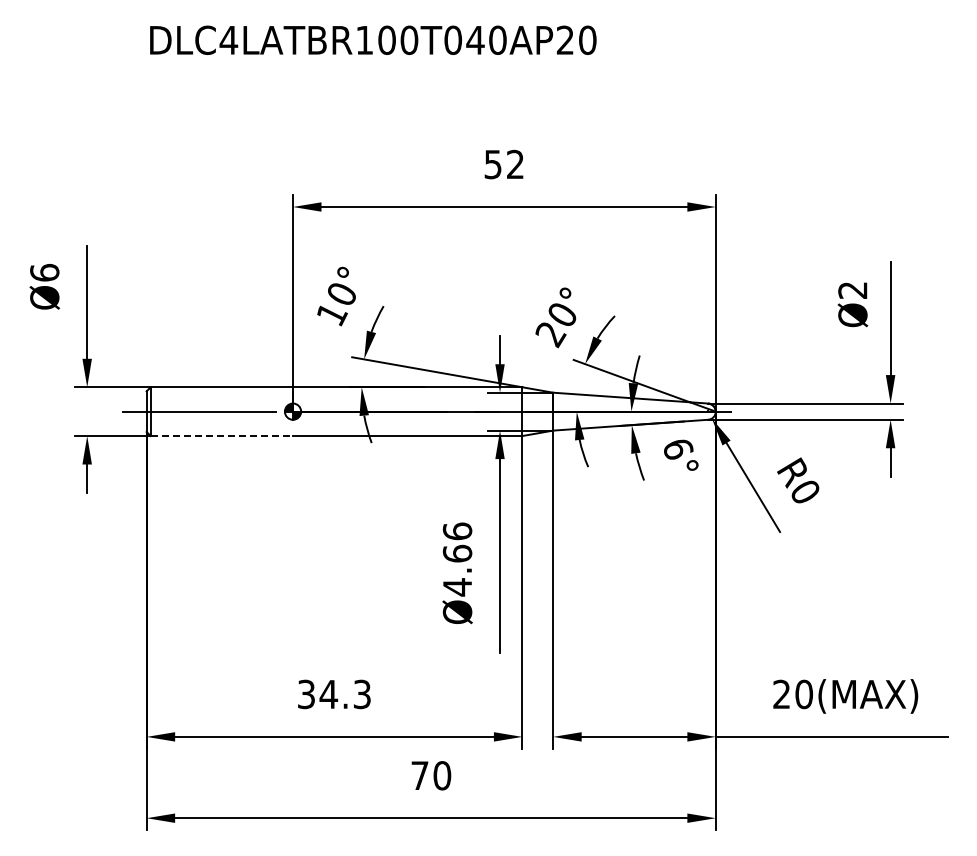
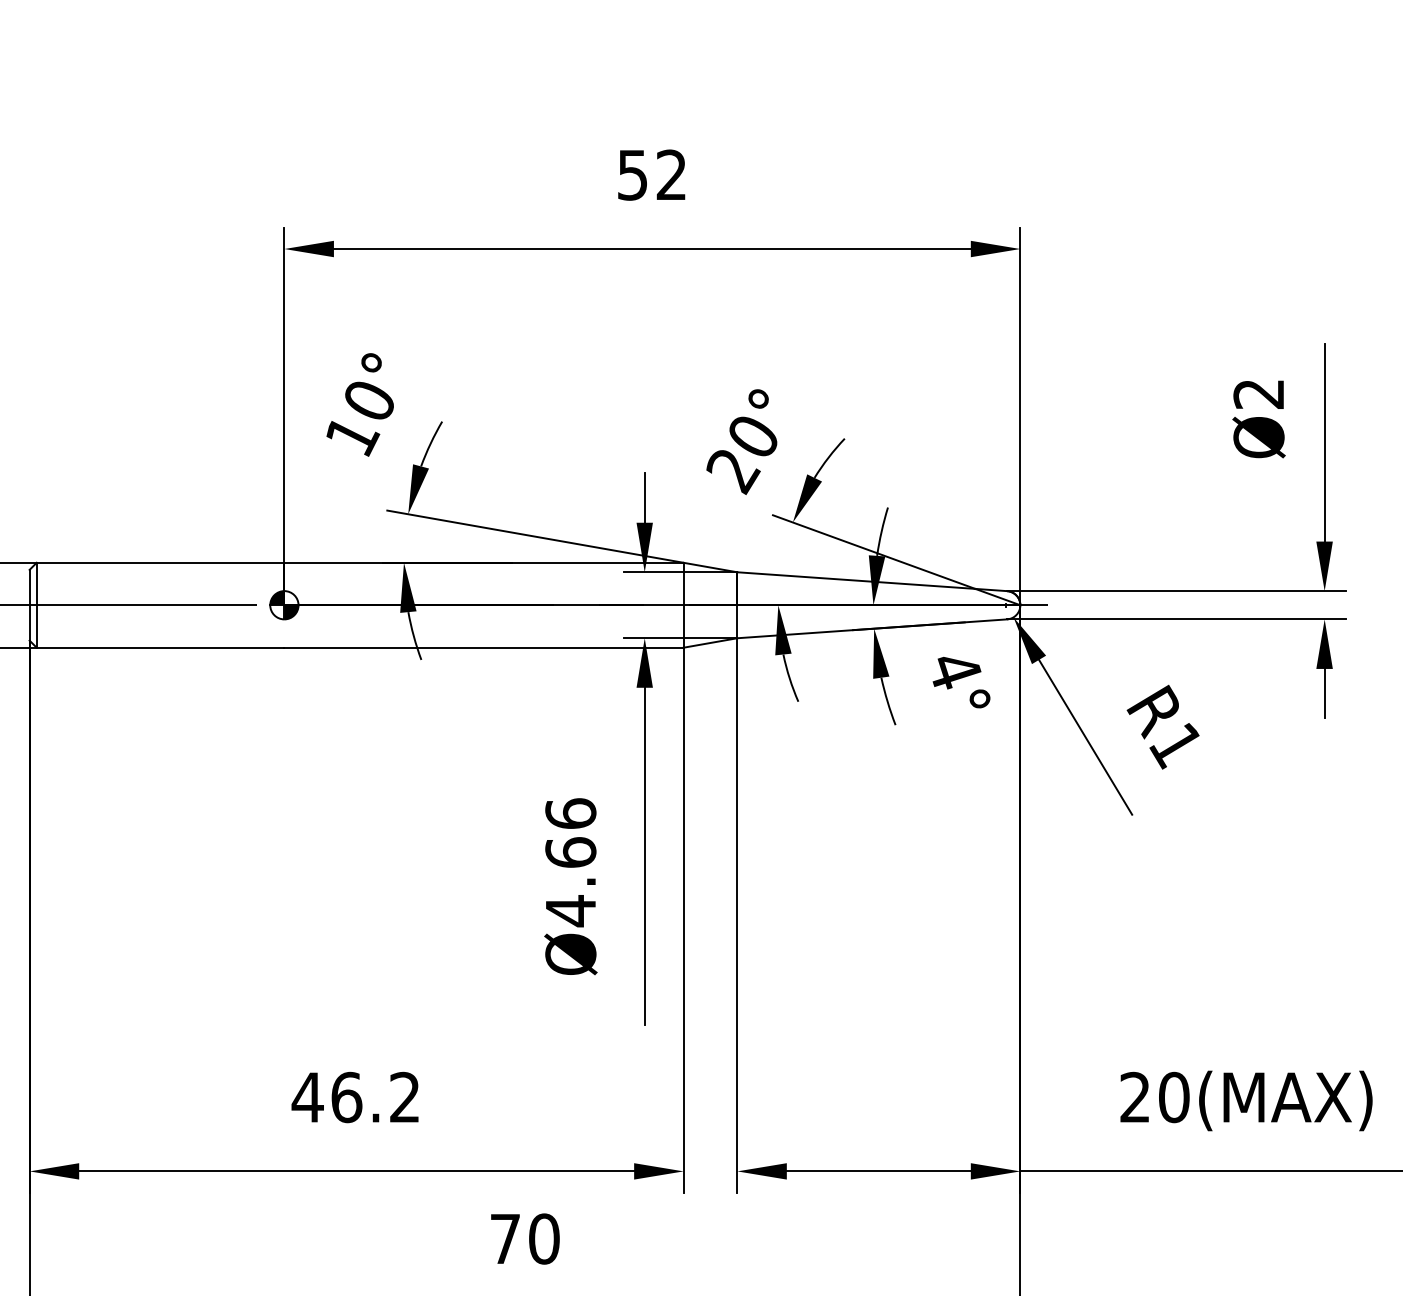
line: (222, 436) -> (161, 648), dashed -> solid
text: (678, 449) -> (955, 671), 6° -> 4°
text: (804, 492) -> (1174, 745), R0 -> R1
text: (333, 694) -> (354, 1097), 34.3 -> 46.2

